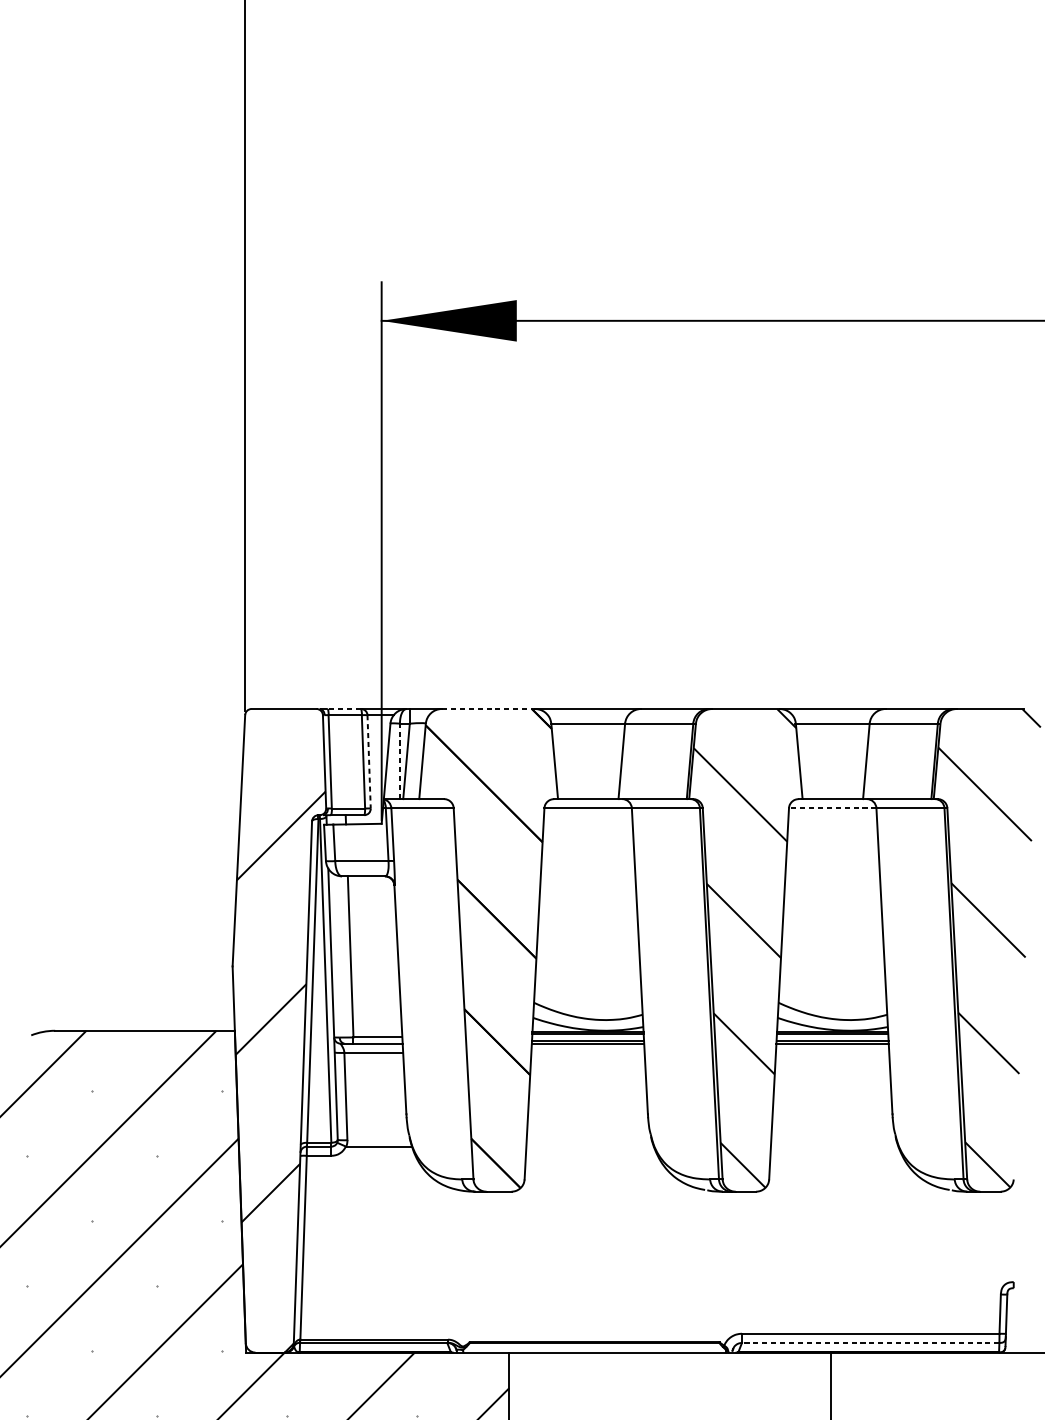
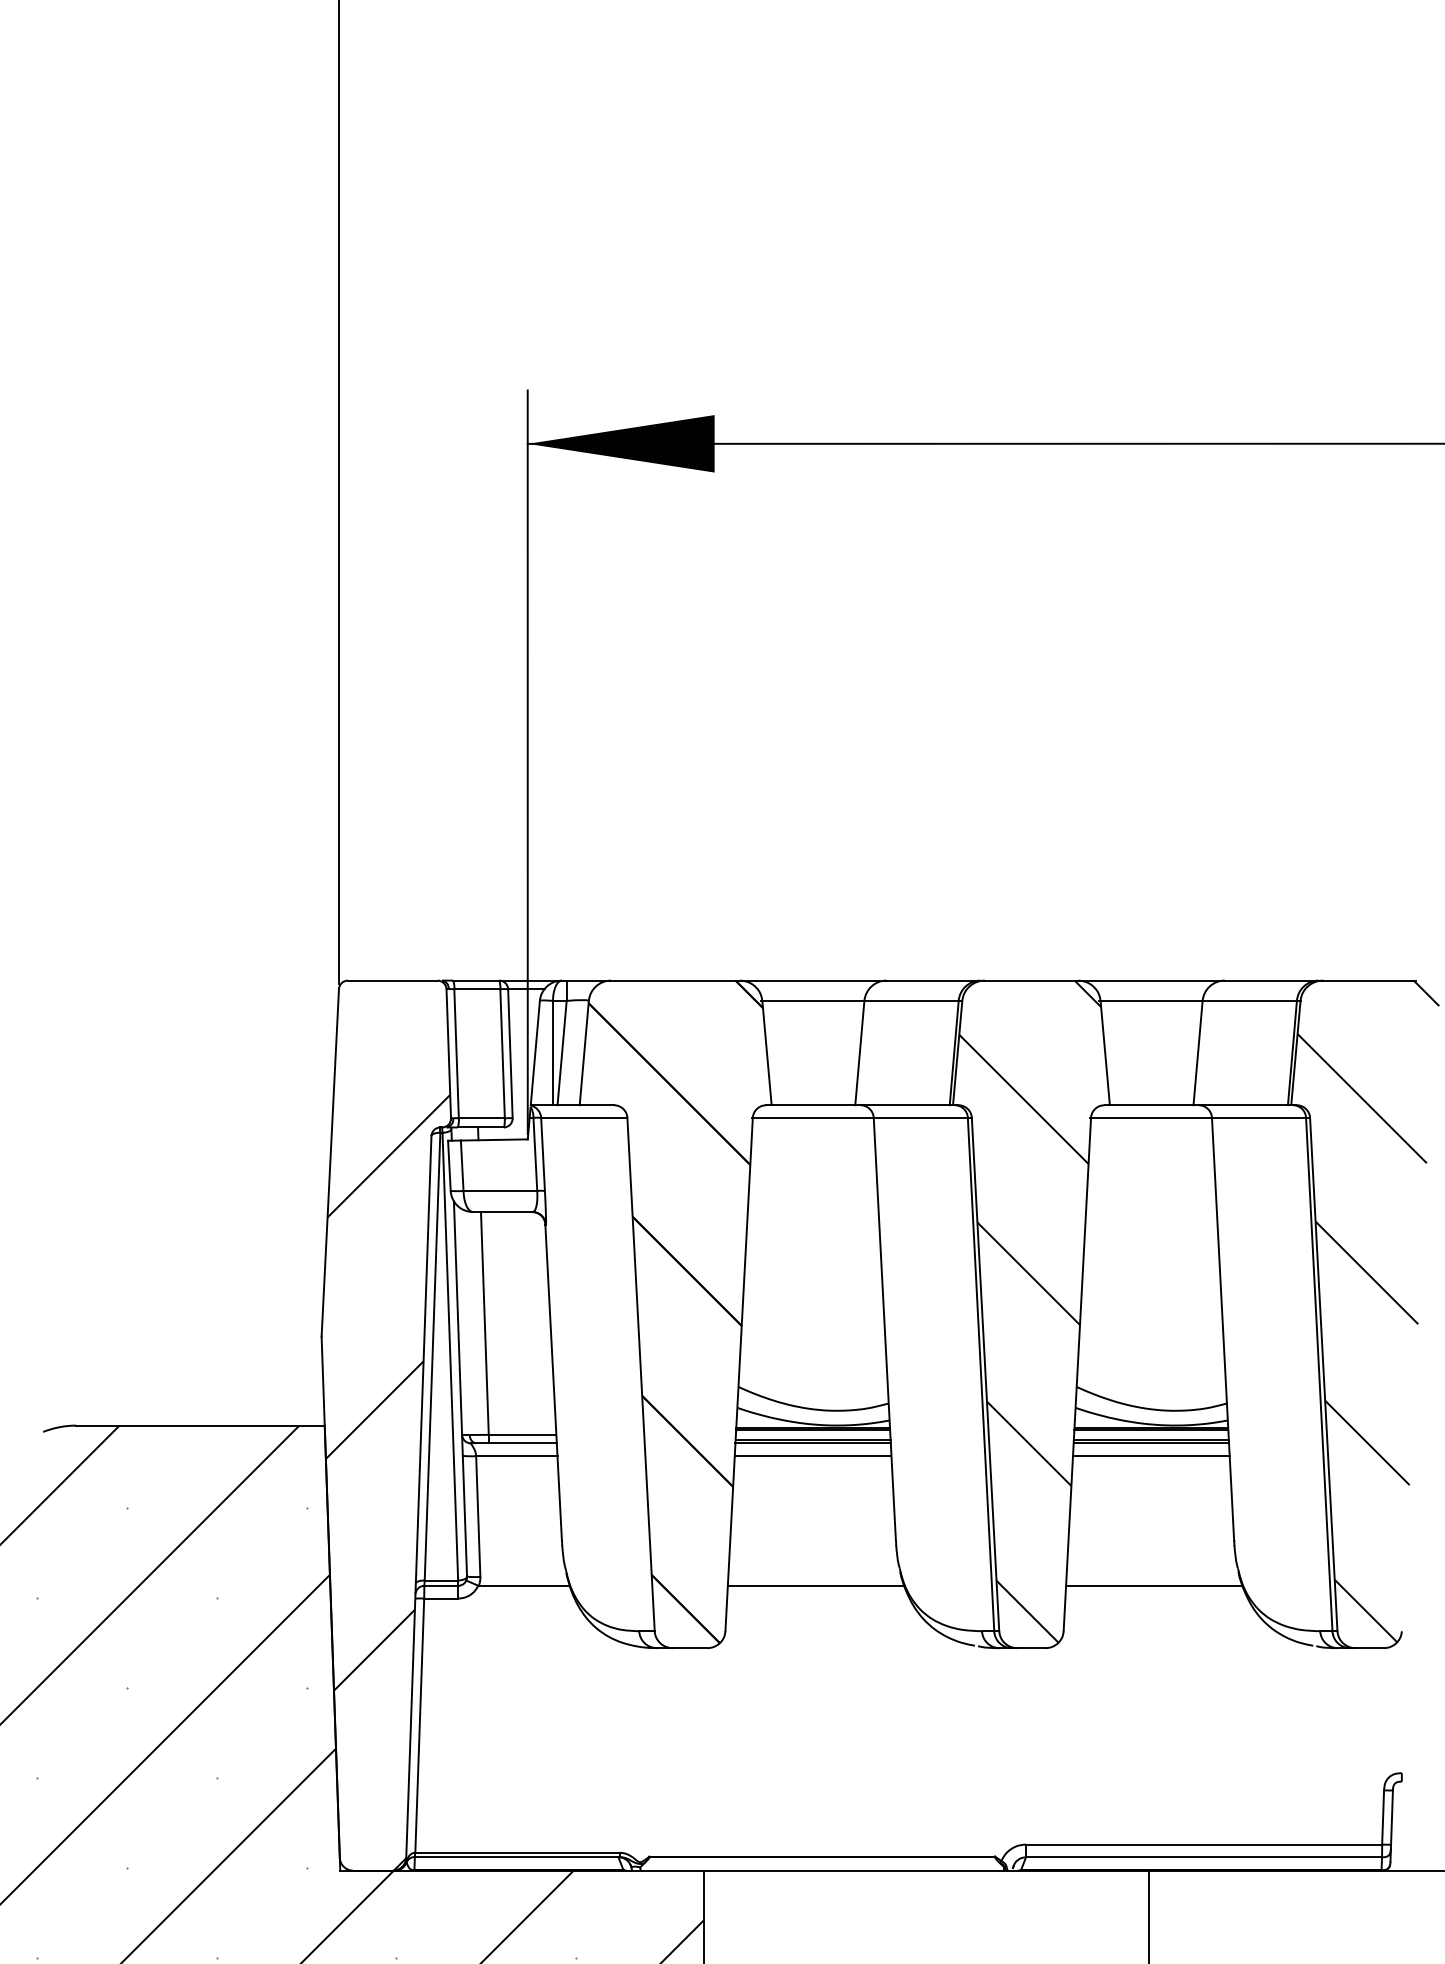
line: (343, 708) -> (475, 980), dashed -> solid
line: (488, 708) -> (675, 980), dashed -> solid
line: (400, 760) -> (553, 1052), dashed -> solid
line: (369, 761) -> (510, 1053), dashed -> solid
line: (832, 807) -> (1151, 1117), dashed -> solid
line: (587, 1053) -> (812, 1456), added
line: (832, 1053) -> (1151, 1456), added
line: (589, 1146) -> (815, 1585), added
line: (834, 1146) -> (1154, 1585), added
line: (871, 1343) -> (1204, 1857), dashed -> solid

